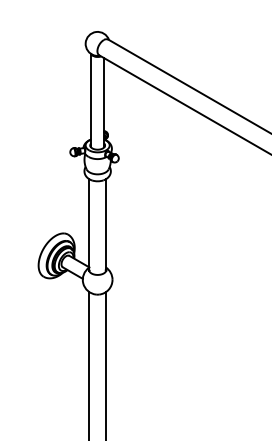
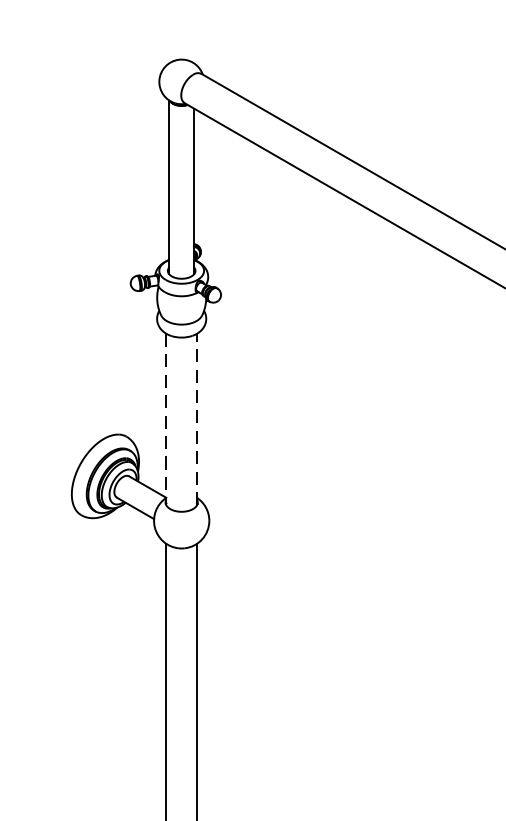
line: (105, 224) -> (196, 417), solid -> dashed
line: (89, 225) -> (166, 419), solid -> dashed

